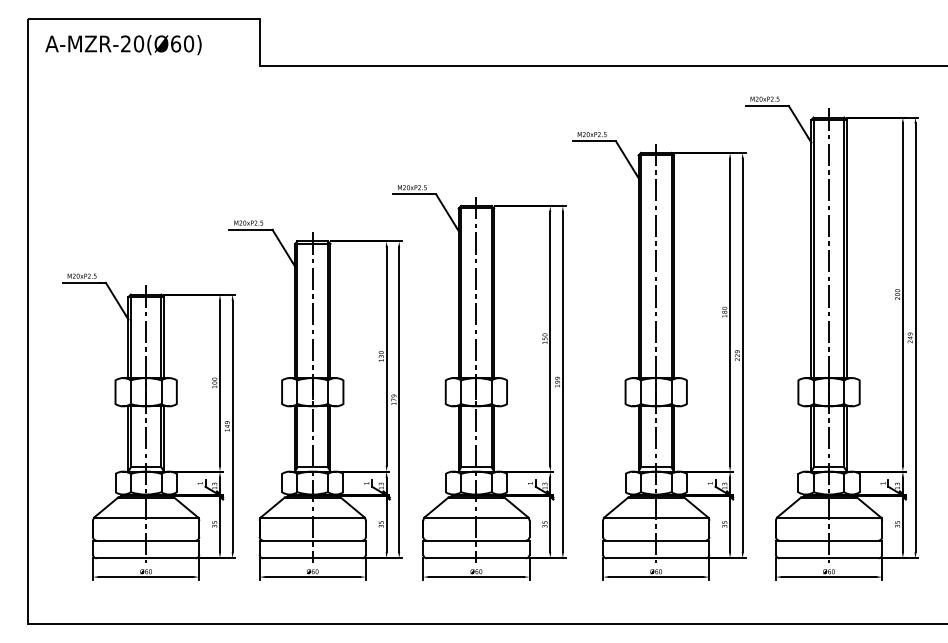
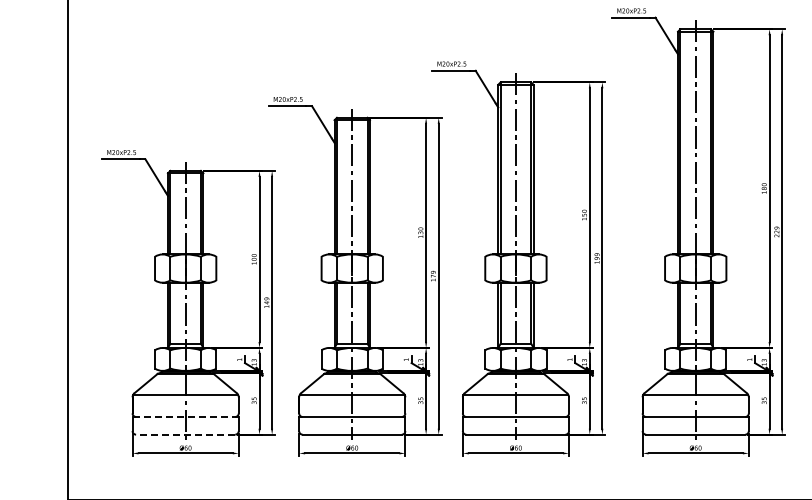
line: (145, 540) -> (185, 416), solid -> dashed
line: (146, 558) -> (186, 434), solid -> dashed

